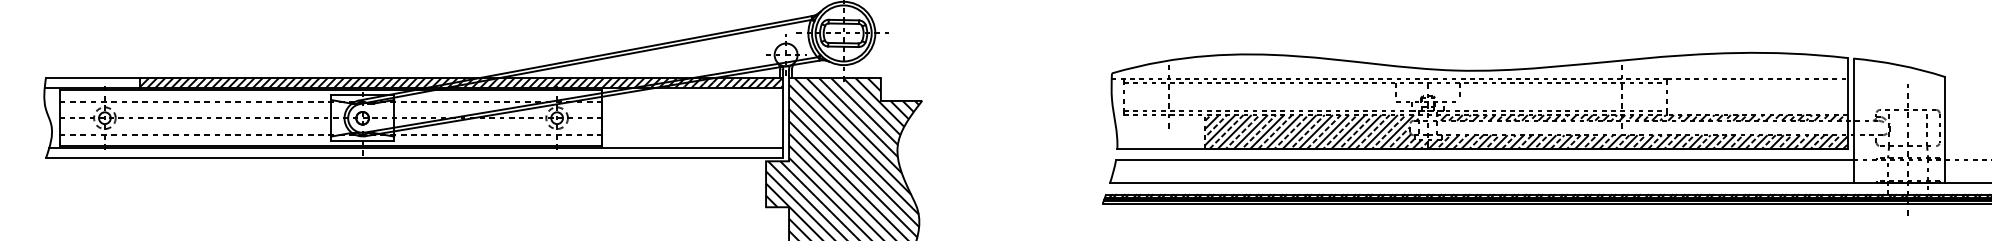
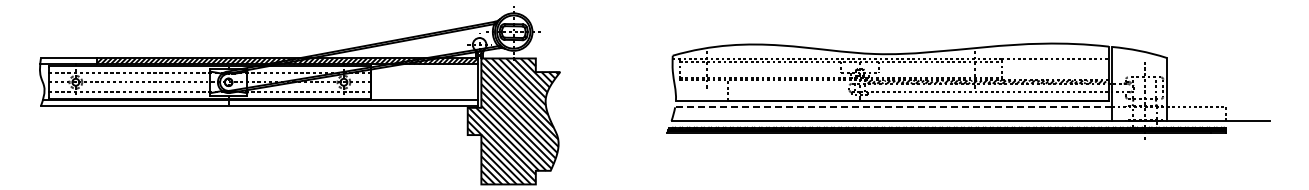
hatch: (1524, 132) -> (917, 90), removed
line: (1484, 160) -> (893, 107), solid -> dashed

